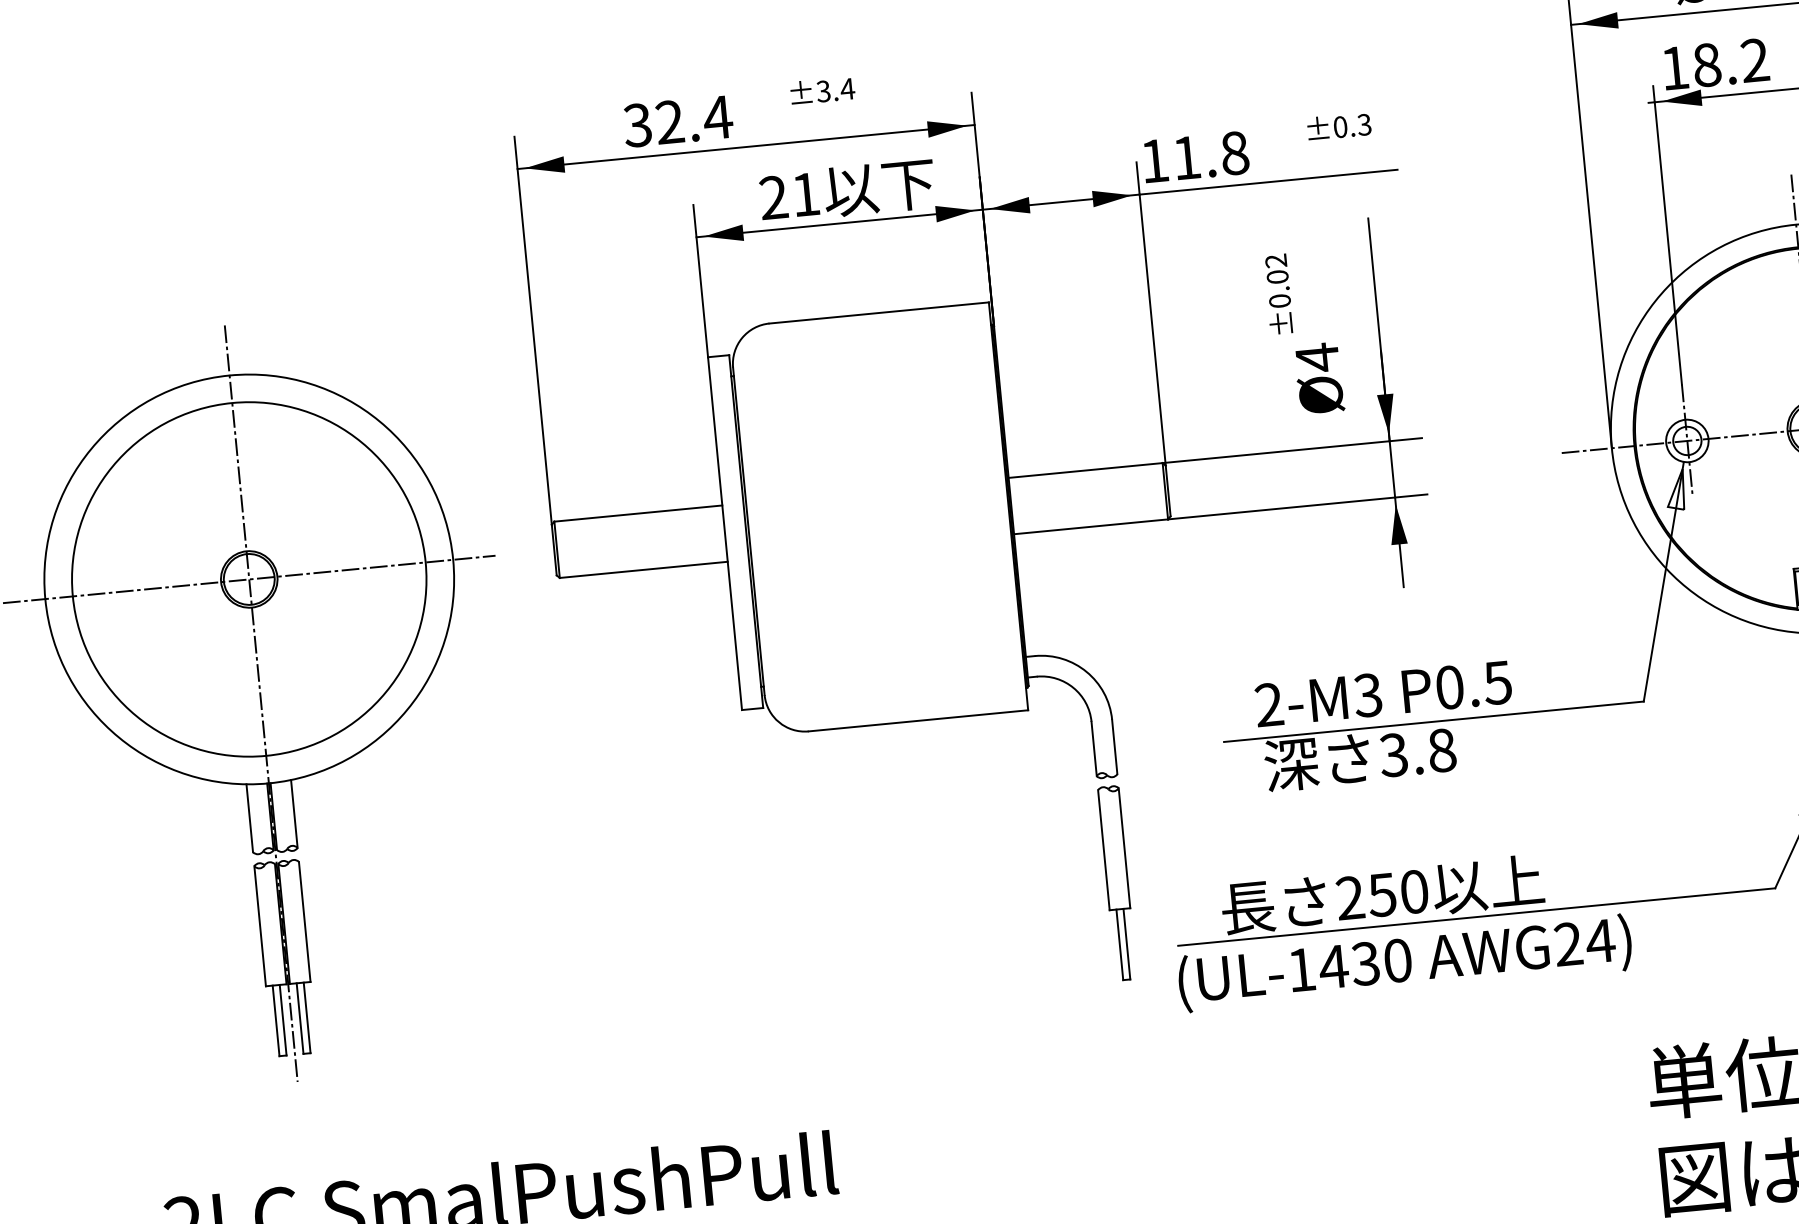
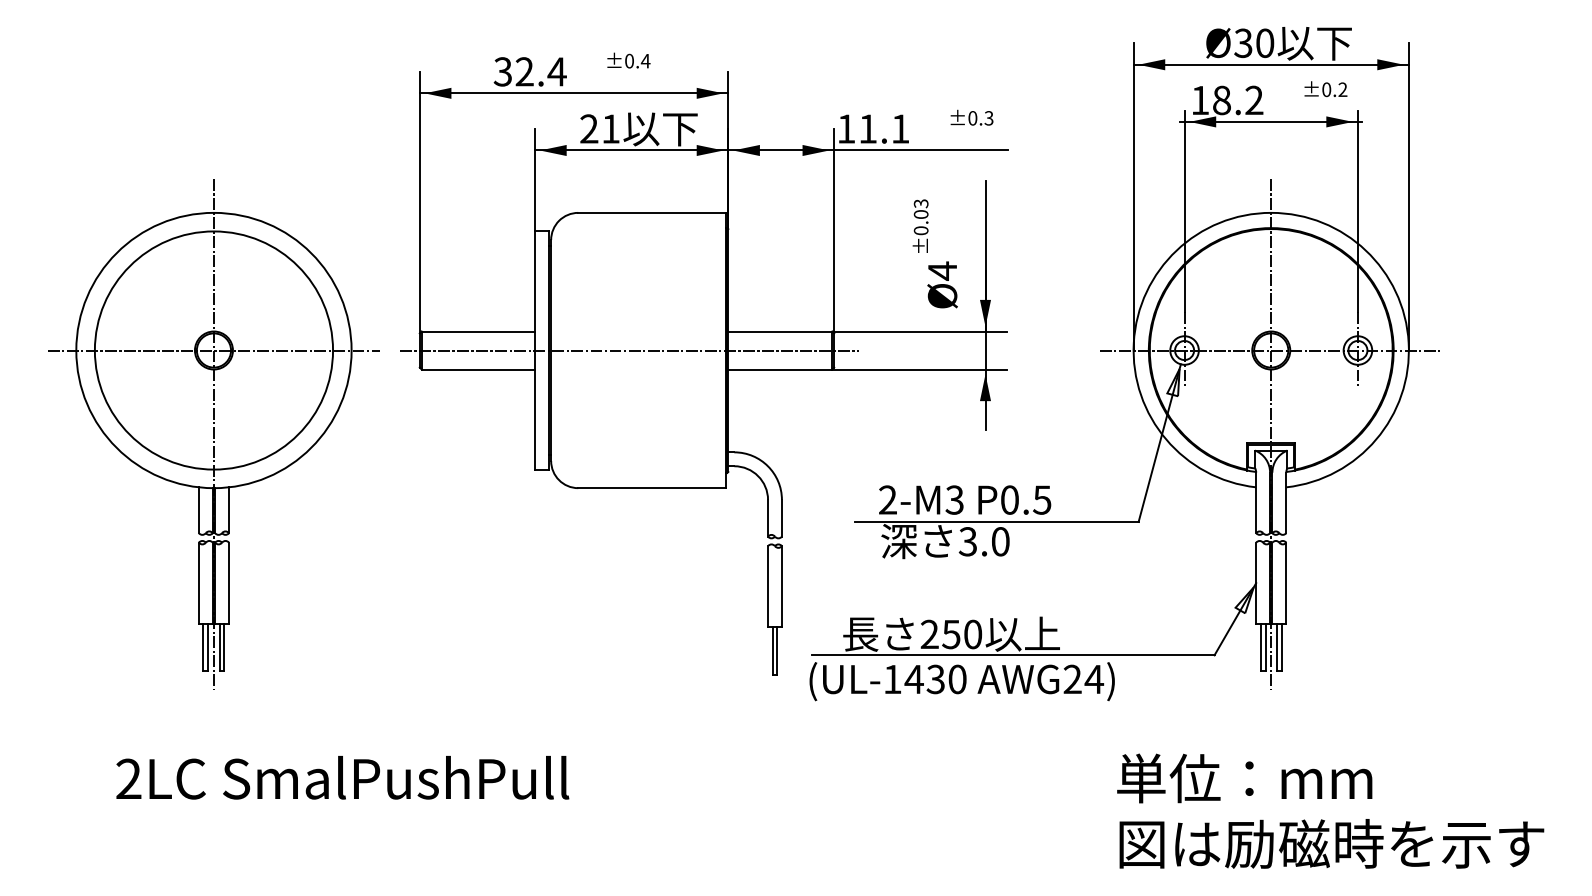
text: (823, 91) -> (629, 61), ±3.4 -> ±0.4
text: (1234, 152) -> (900, 128), 11.8 -> 11.1
text: (1276, 260) -> (921, 203), ±0.02 -> ±0.03
line: (864, 520) -> (629, 350), added
text: (1441, 750) -> (1000, 541), 3.8 -> 3.0

